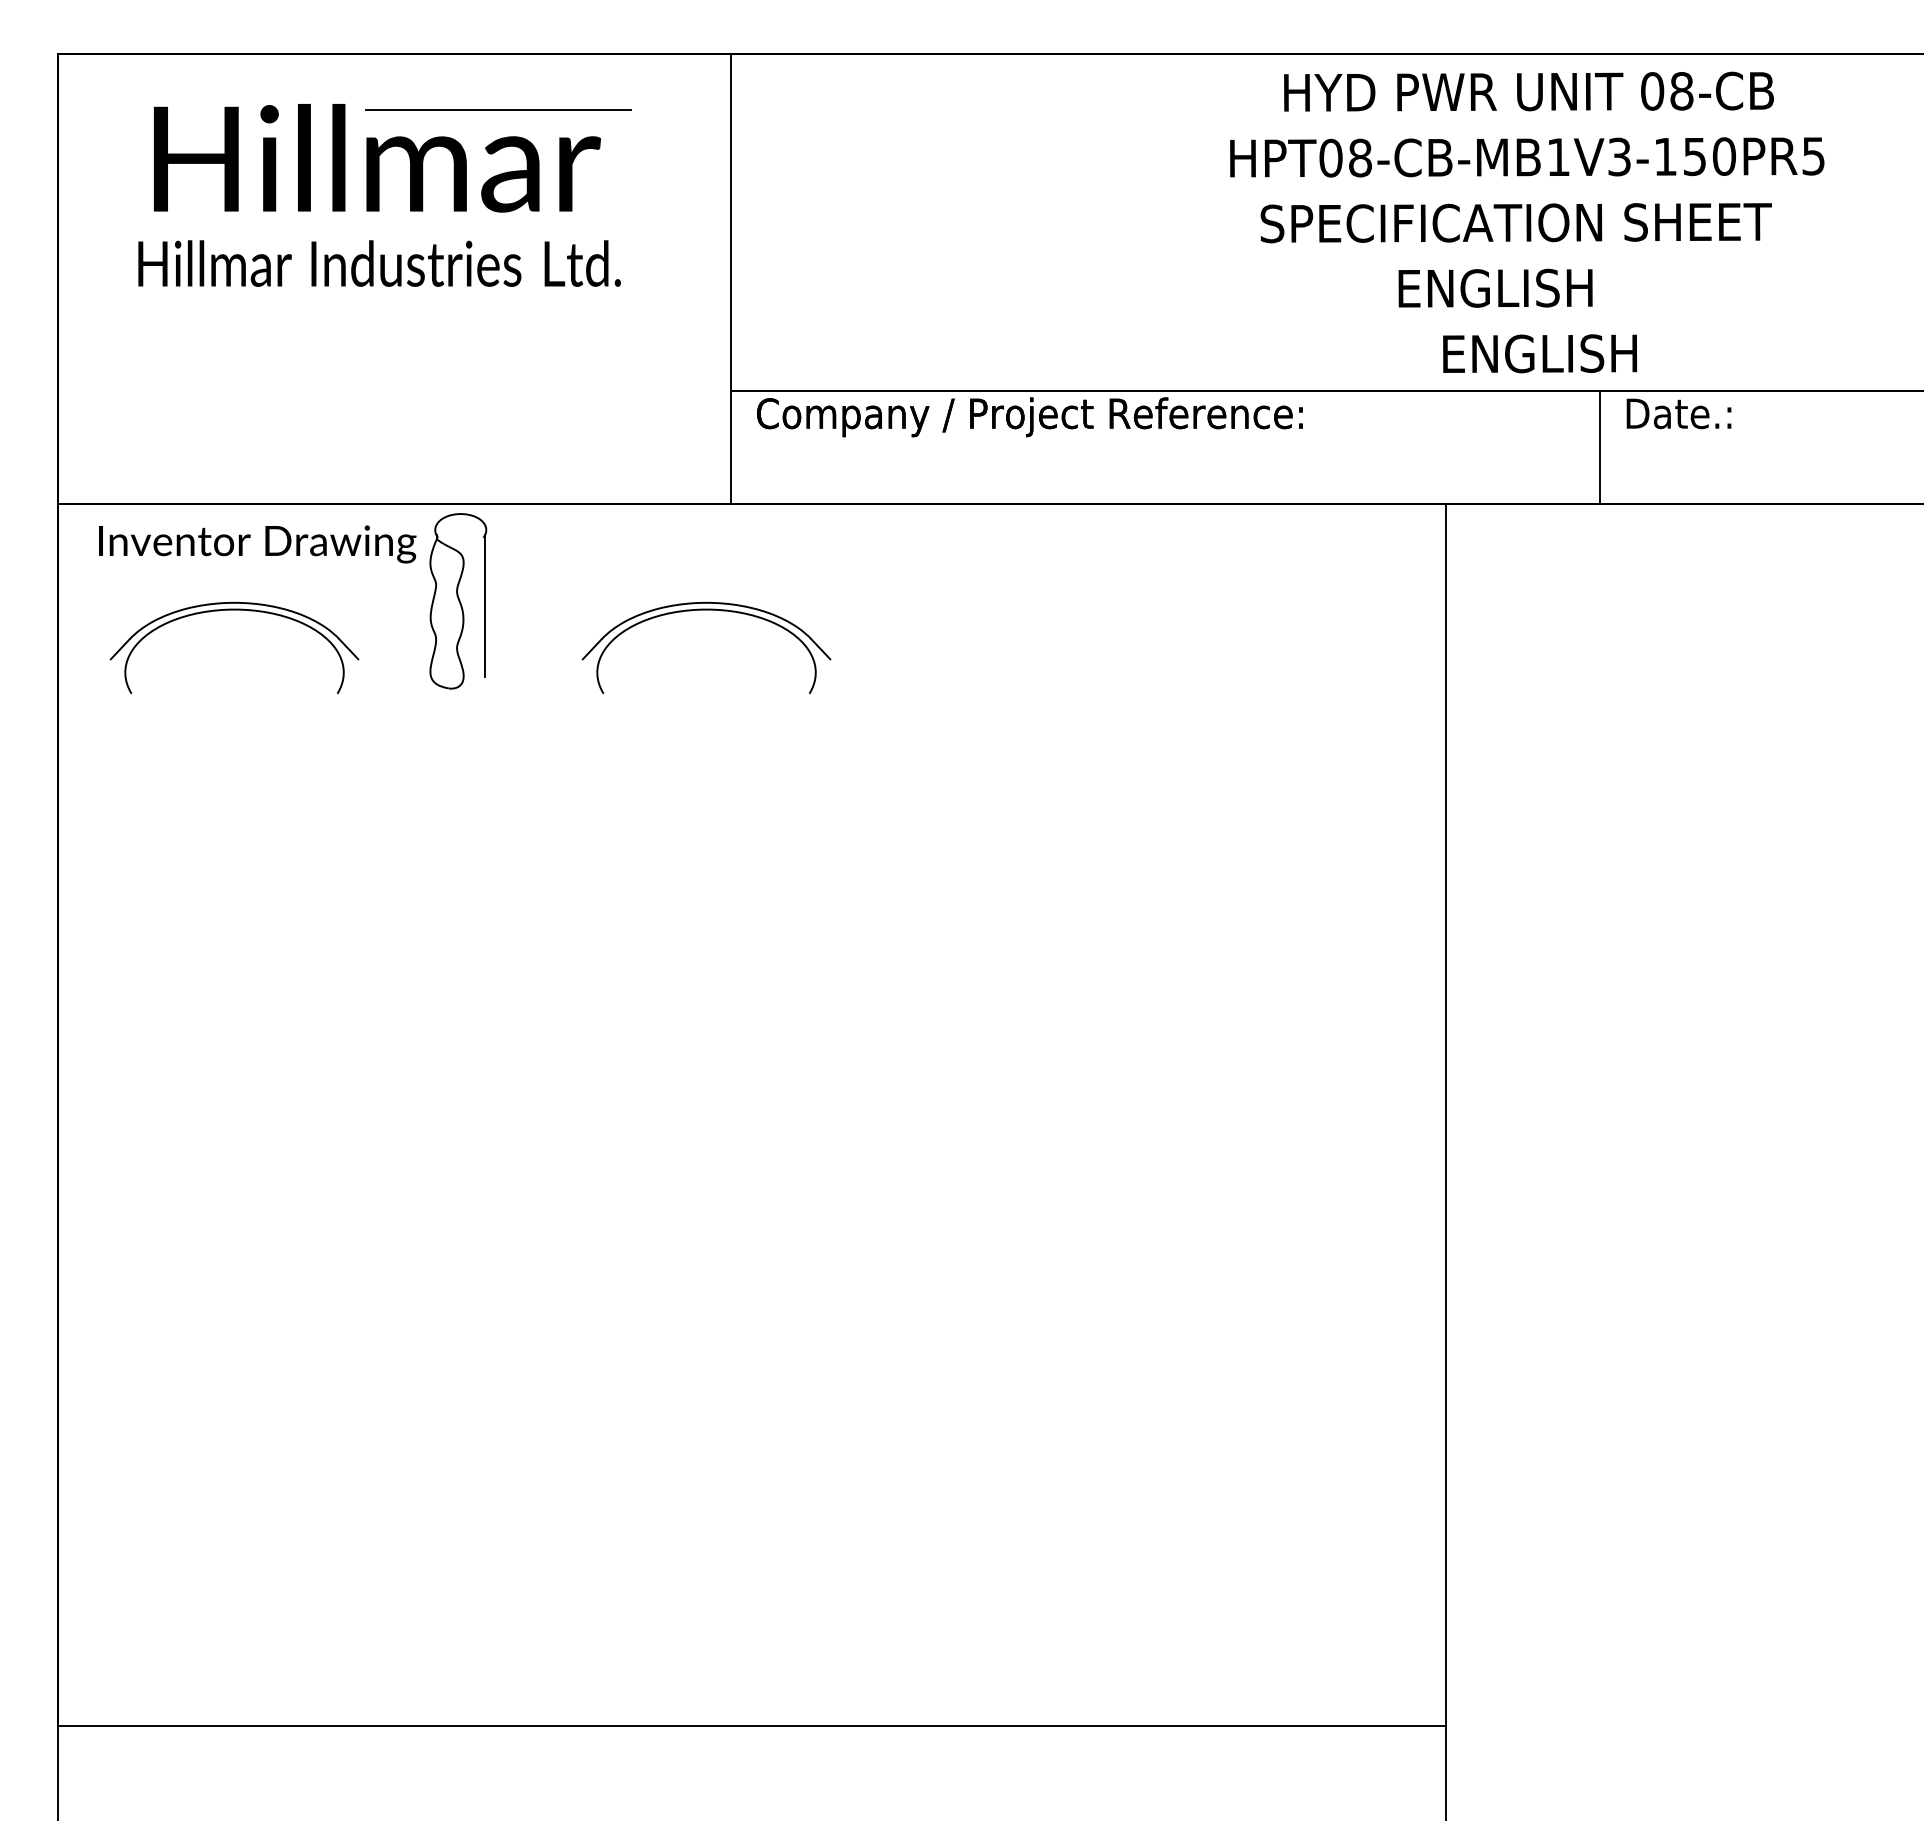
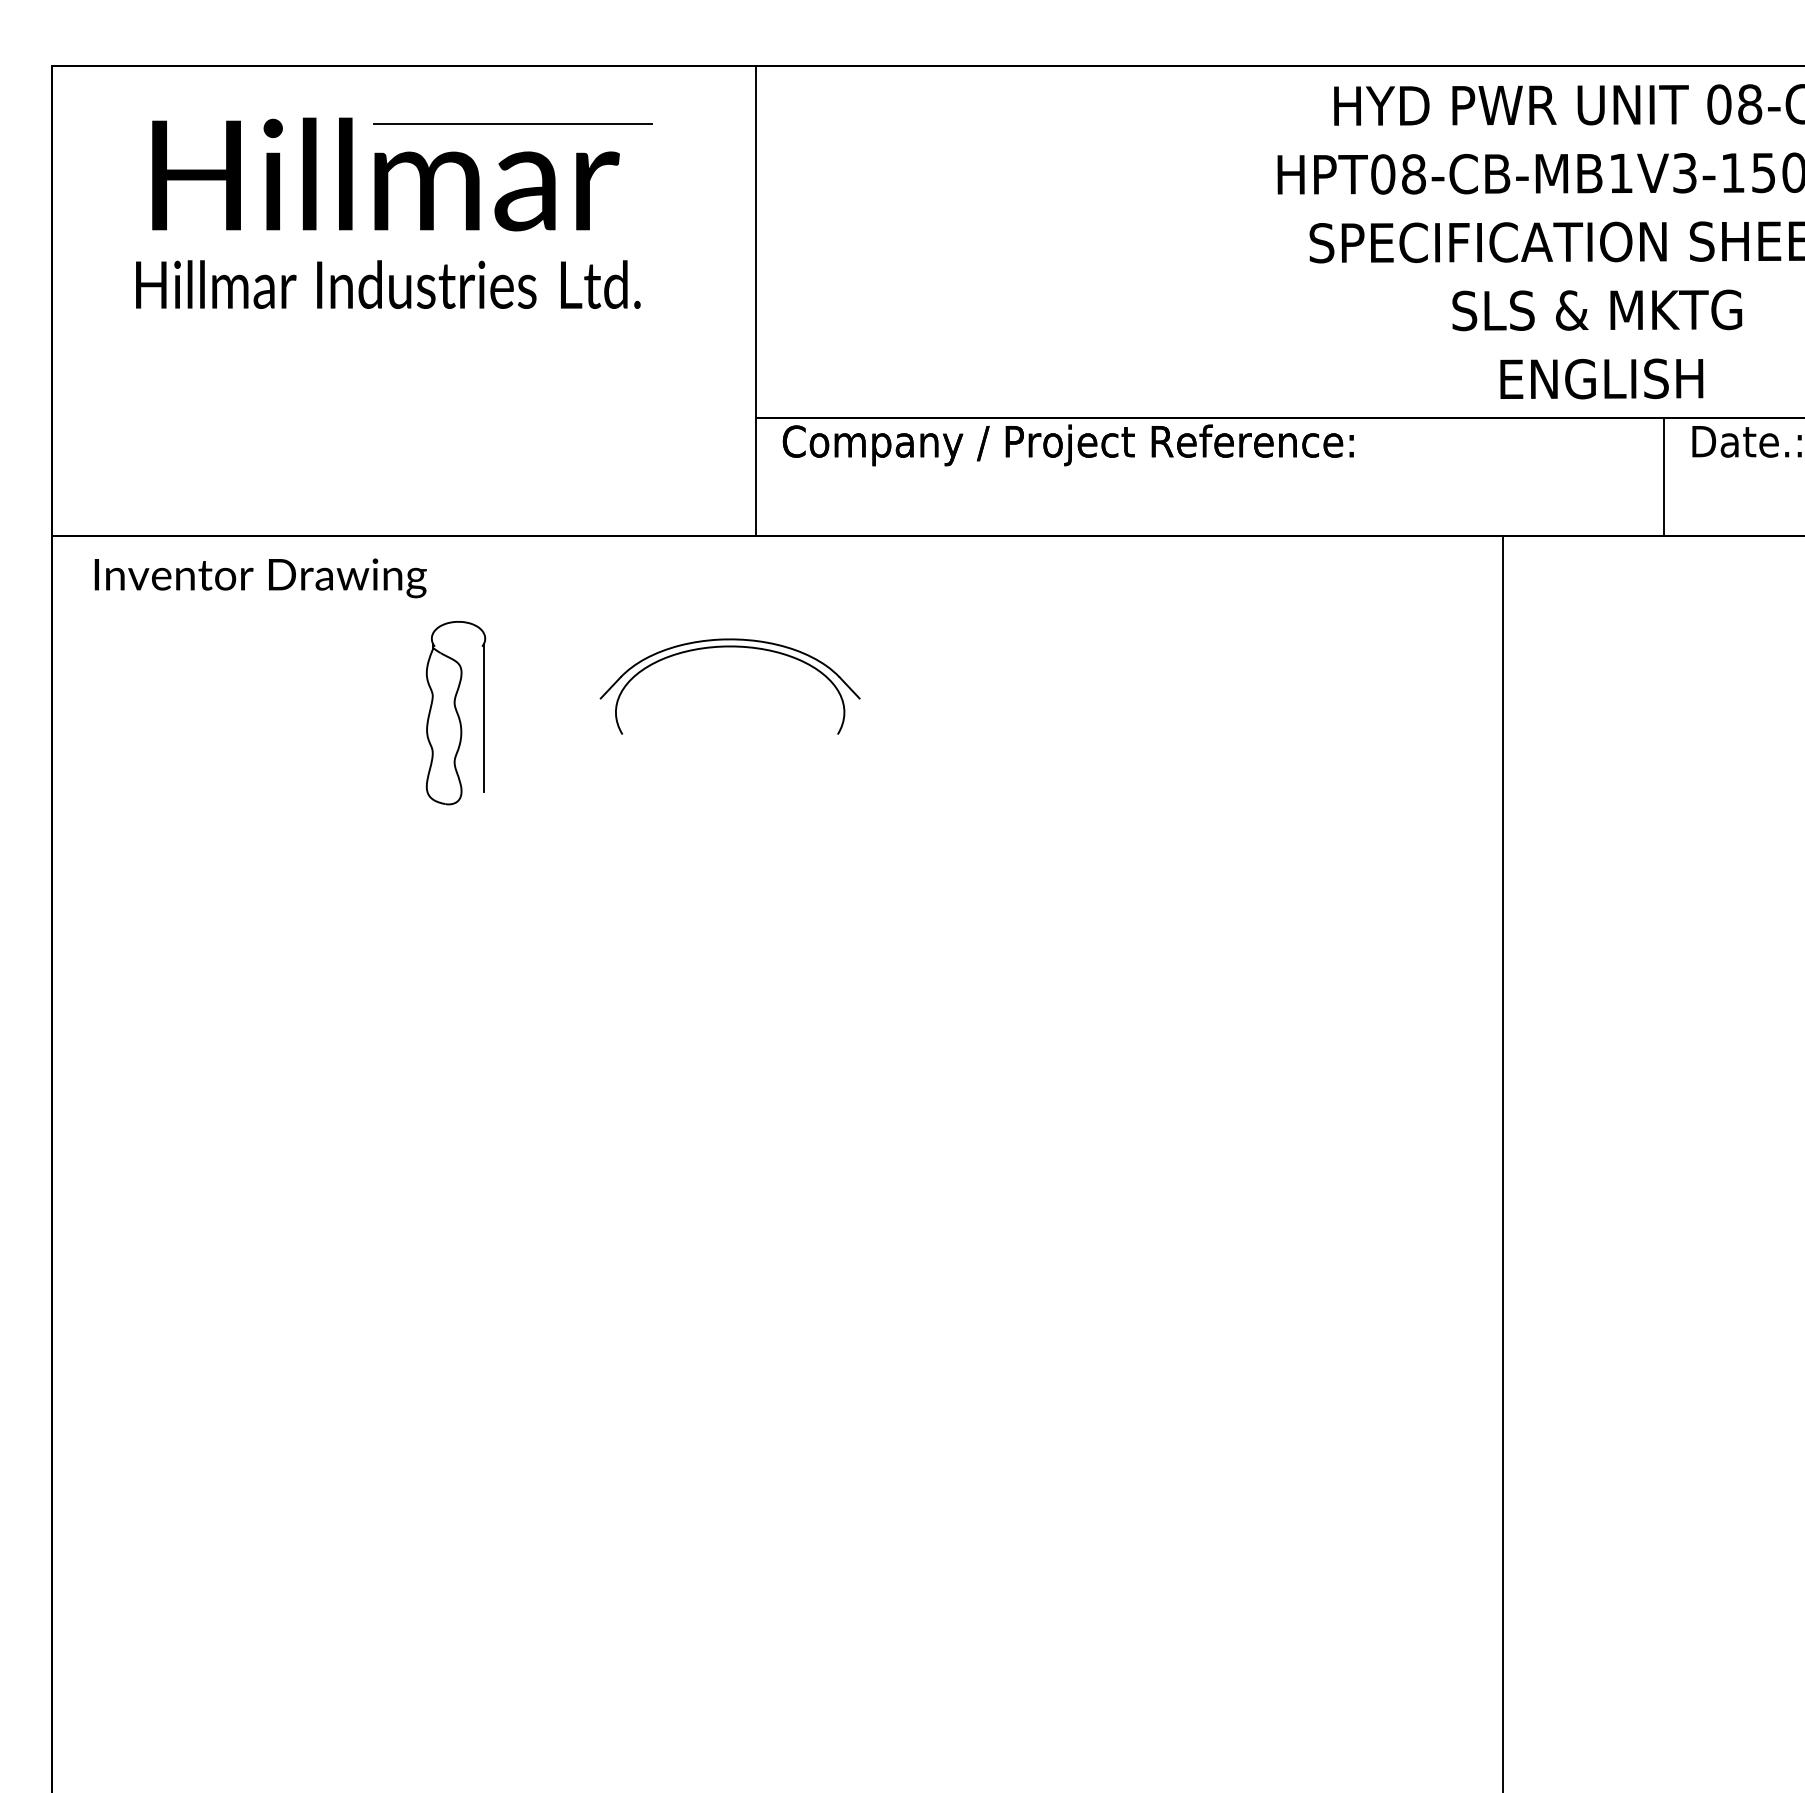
text: (1535, 288) -> (1597, 310), ENGLISH -> SLS & MKTG
part: (458, 601) -> (456, 713), moved
part: (234, 610) -> (236, 647), removed

